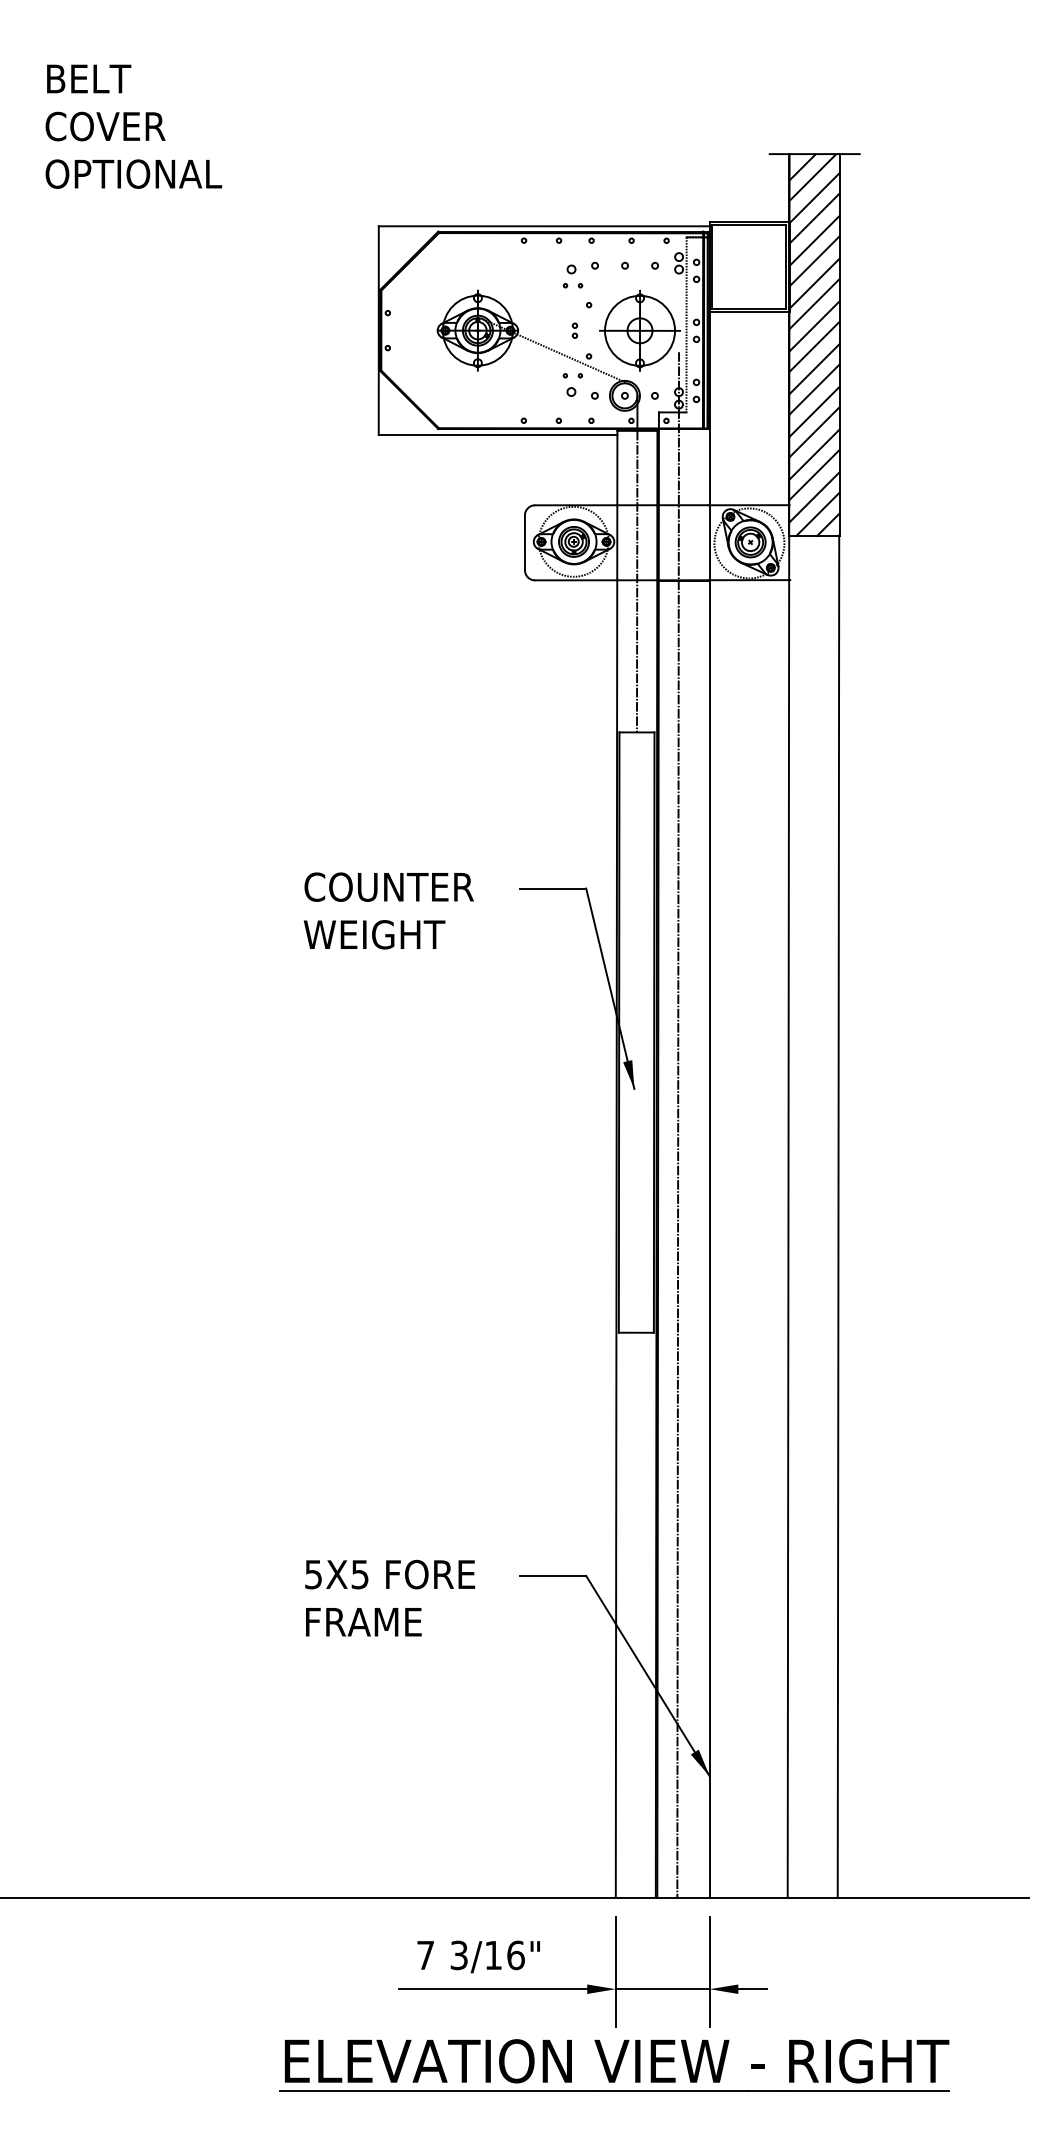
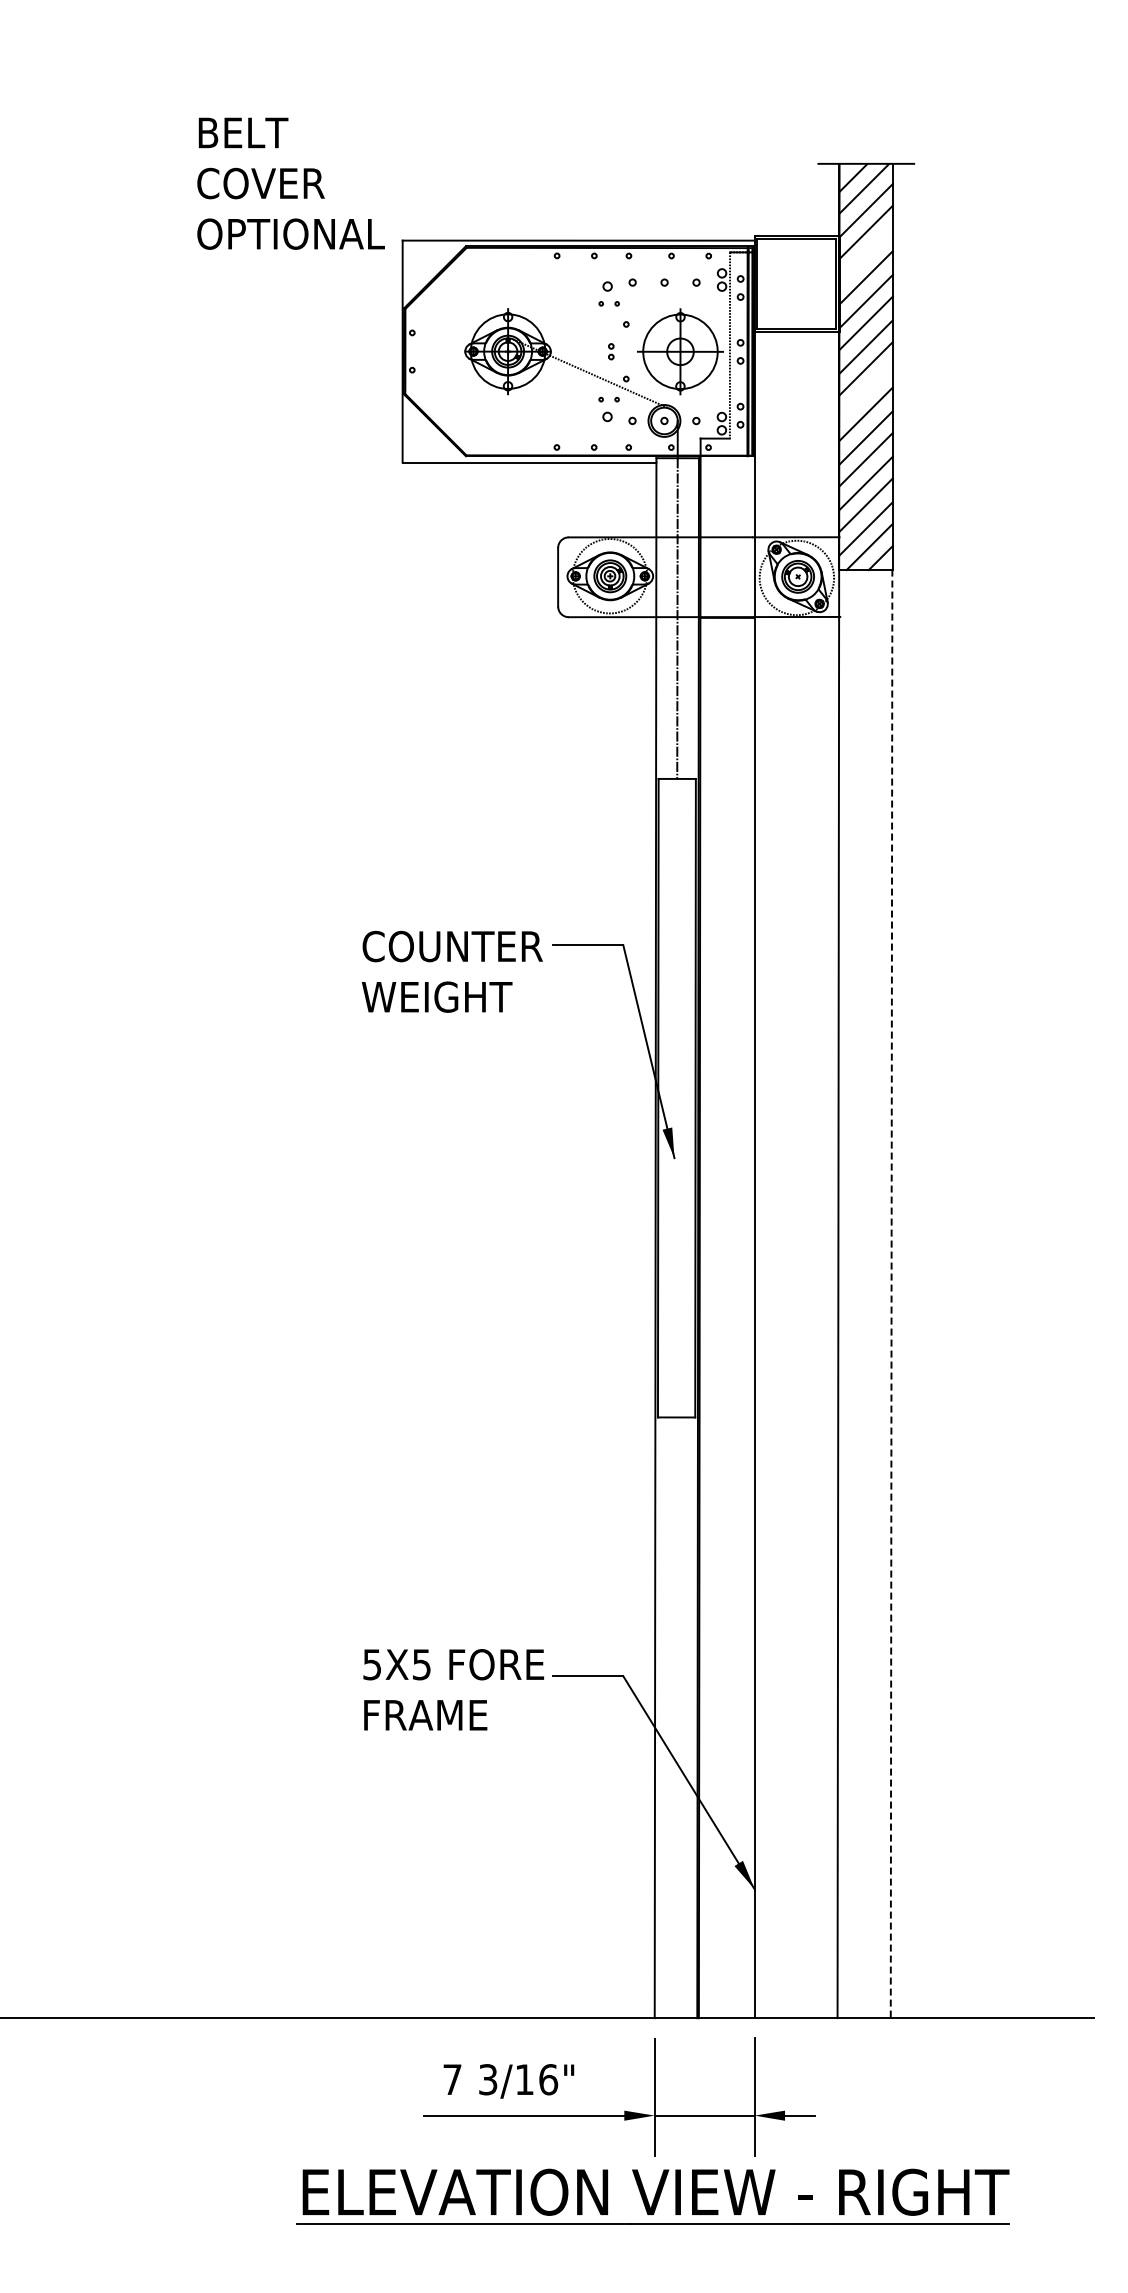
text: (133, 126) -> (290, 183), moved
line: (813, 240) -> (865, 255), removed
line: (813, 369) -> (865, 392), removed
text: (388, 910) -> (451, 971), moved
line: (677, 1125) -> (720, 1196), removed
line: (838, 1217) -> (891, 1294), solid -> dashed
text: (389, 1597) -> (453, 1689), moved

